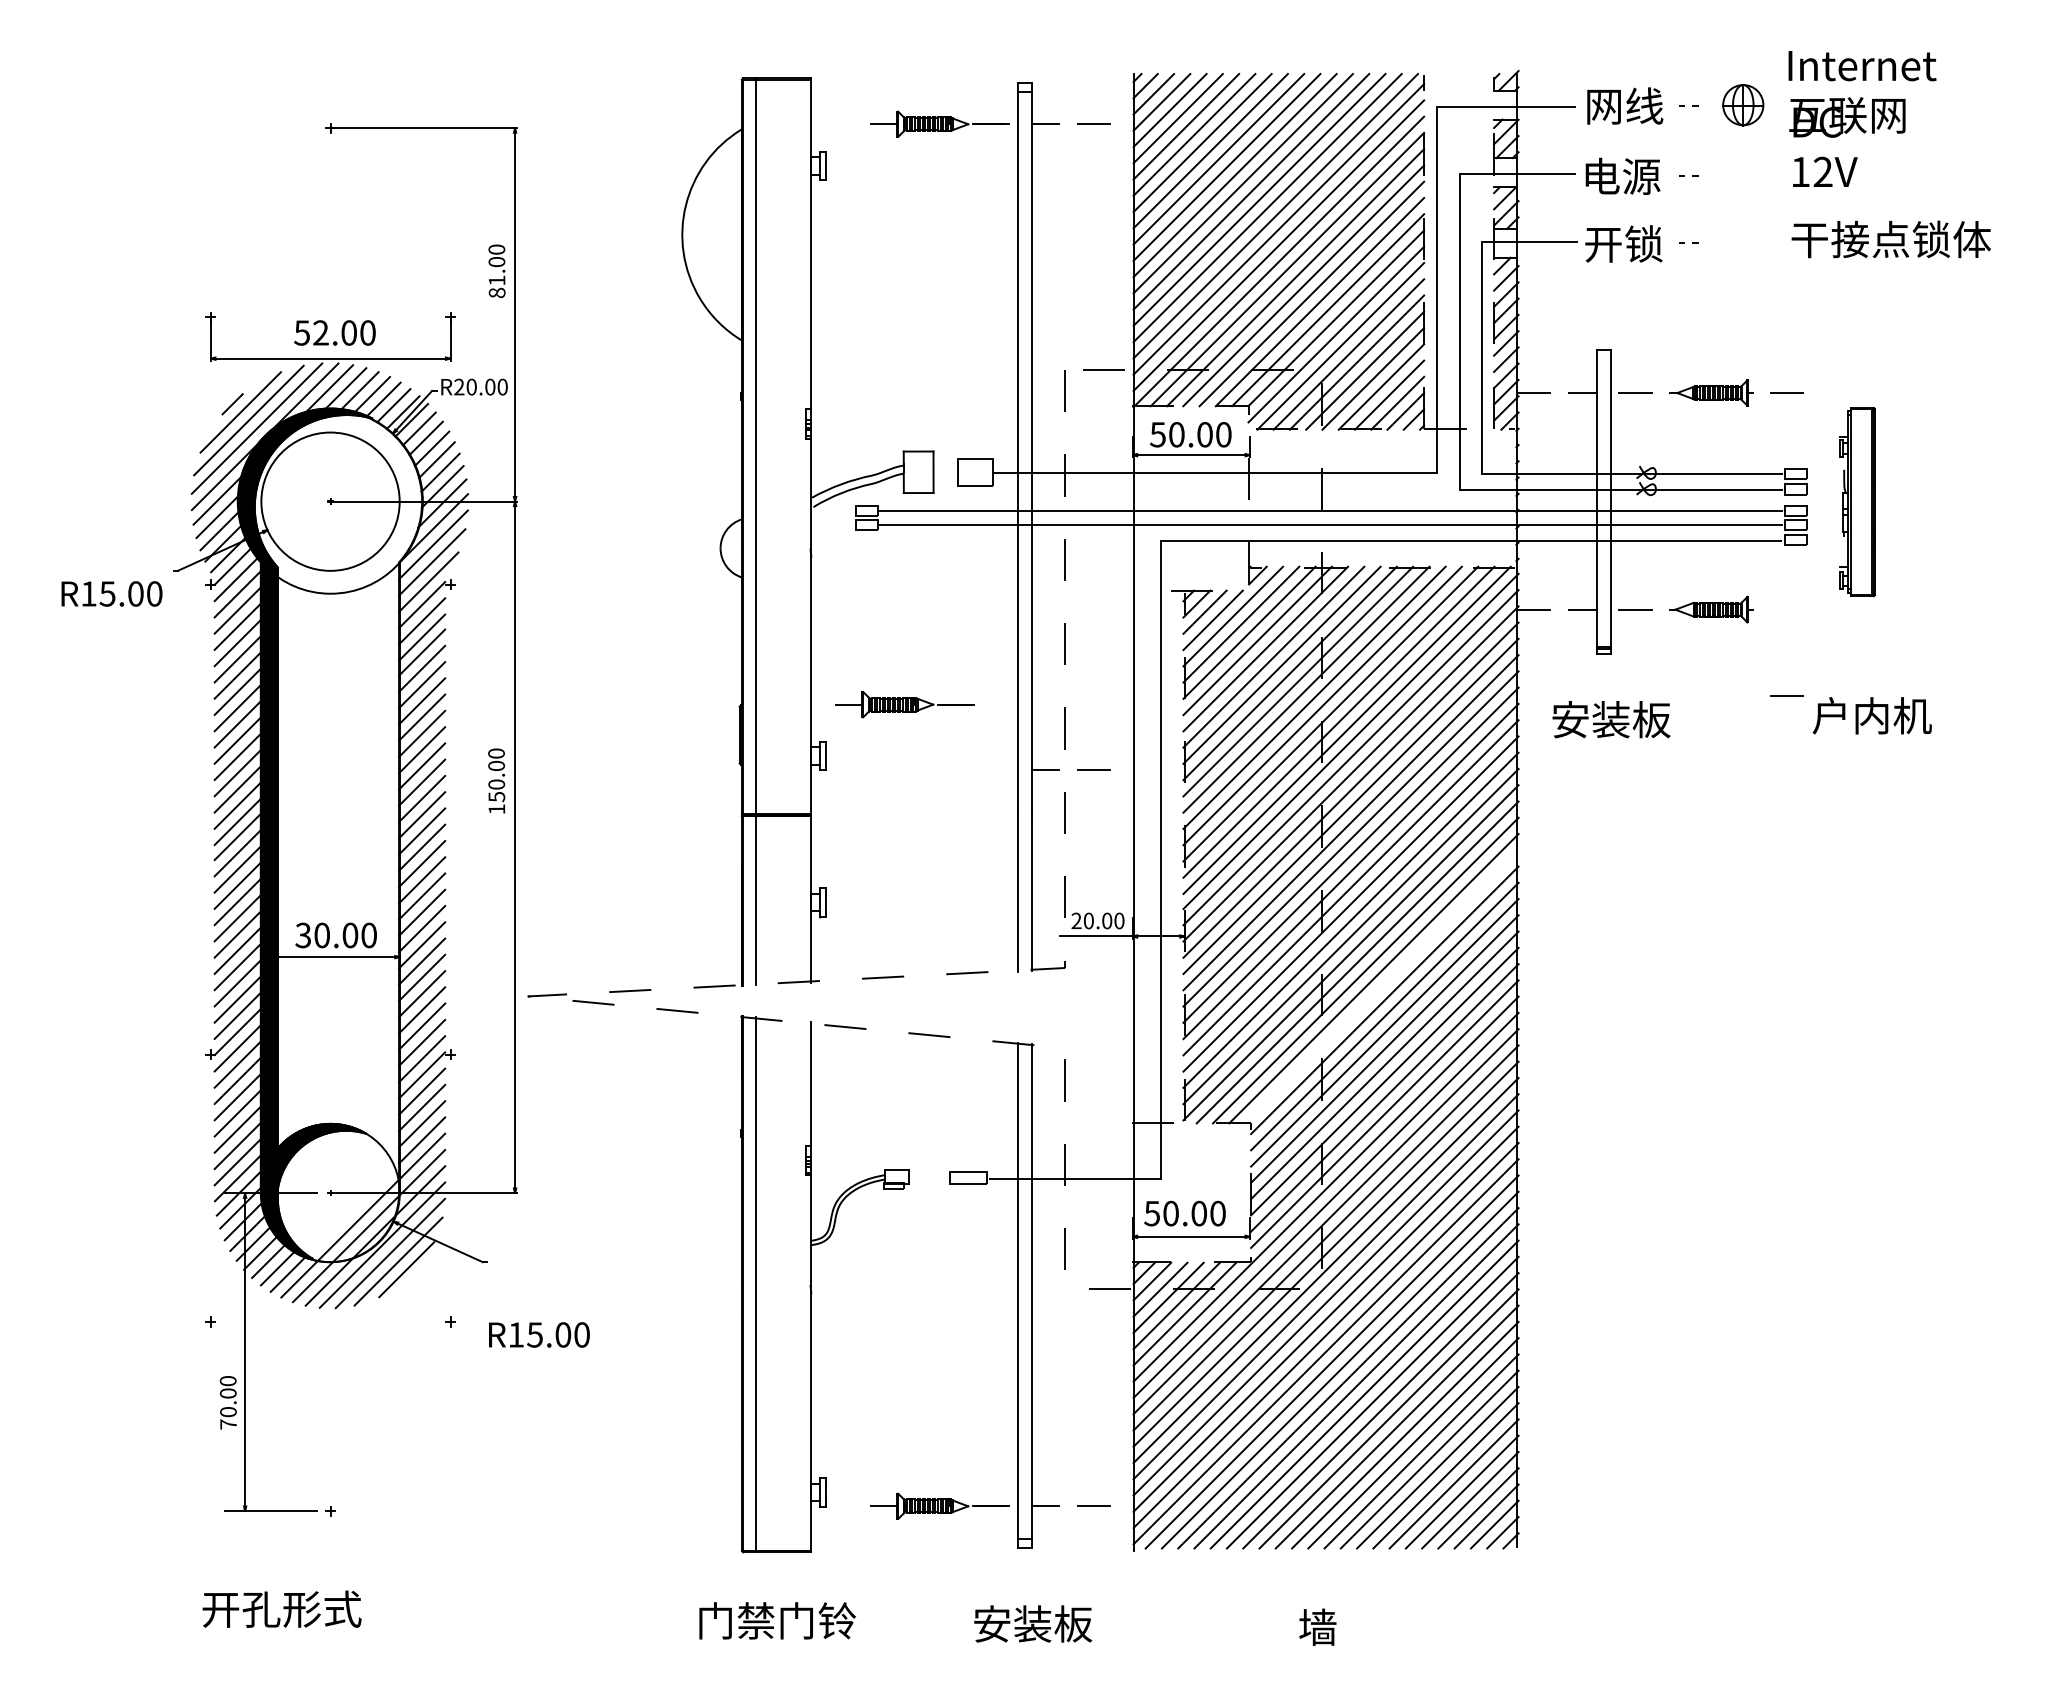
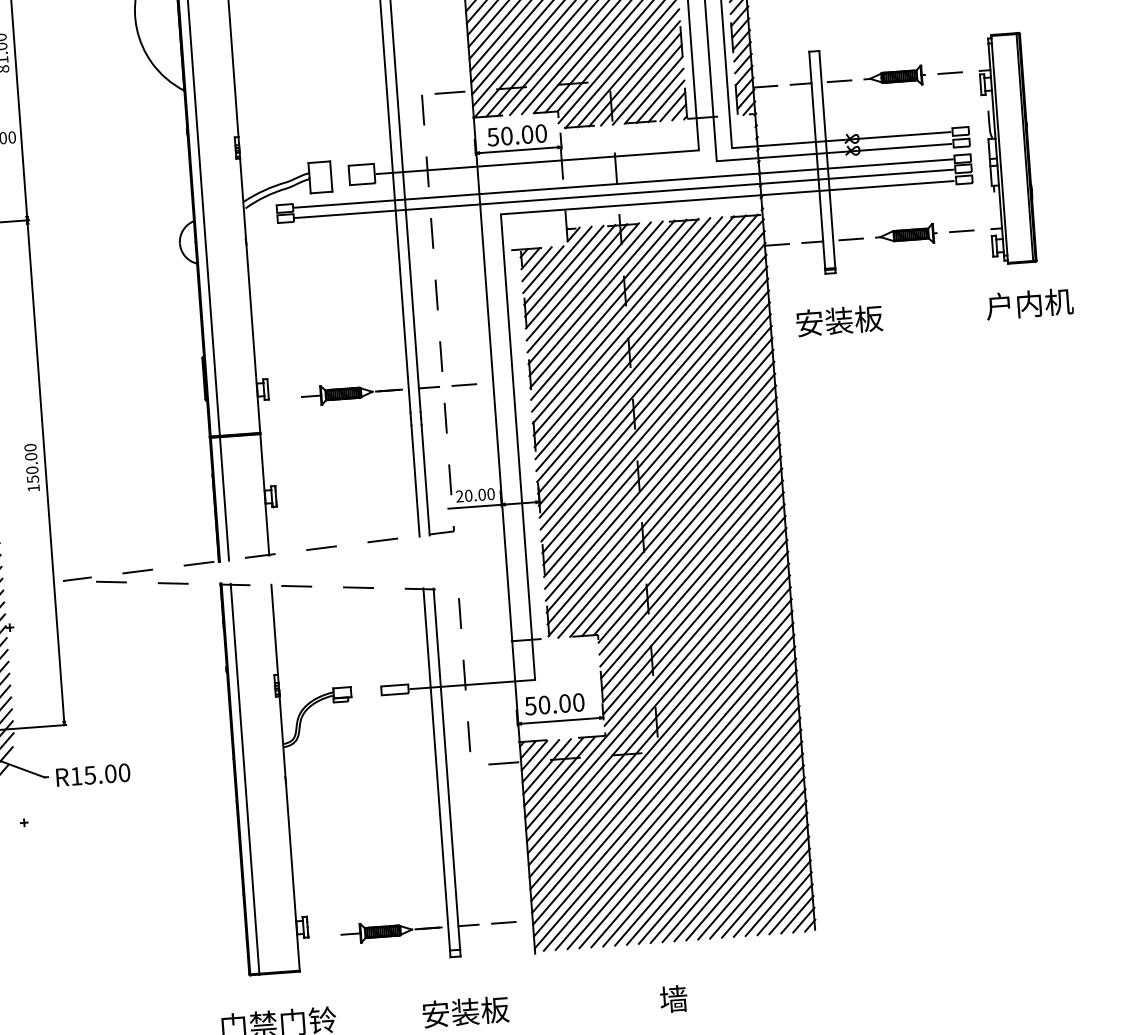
part: (1857, 501) -> (1007, 148), size x1.67
line: (1786, 695) -> (961, 231), moved
part: (904, 704) -> (351, 393), moved
text: (496, 780) -> (31, 467), moved
line: (1381, 986) -> (685, 527), added
text: (539, 1334) -> (93, 774), moved

